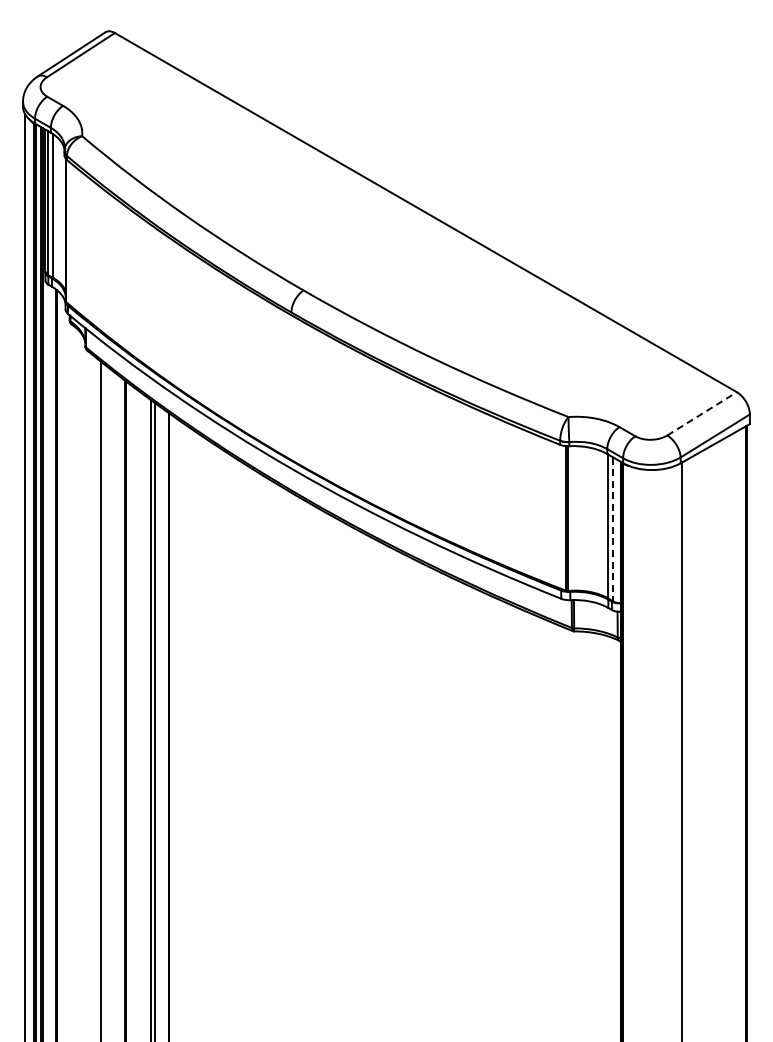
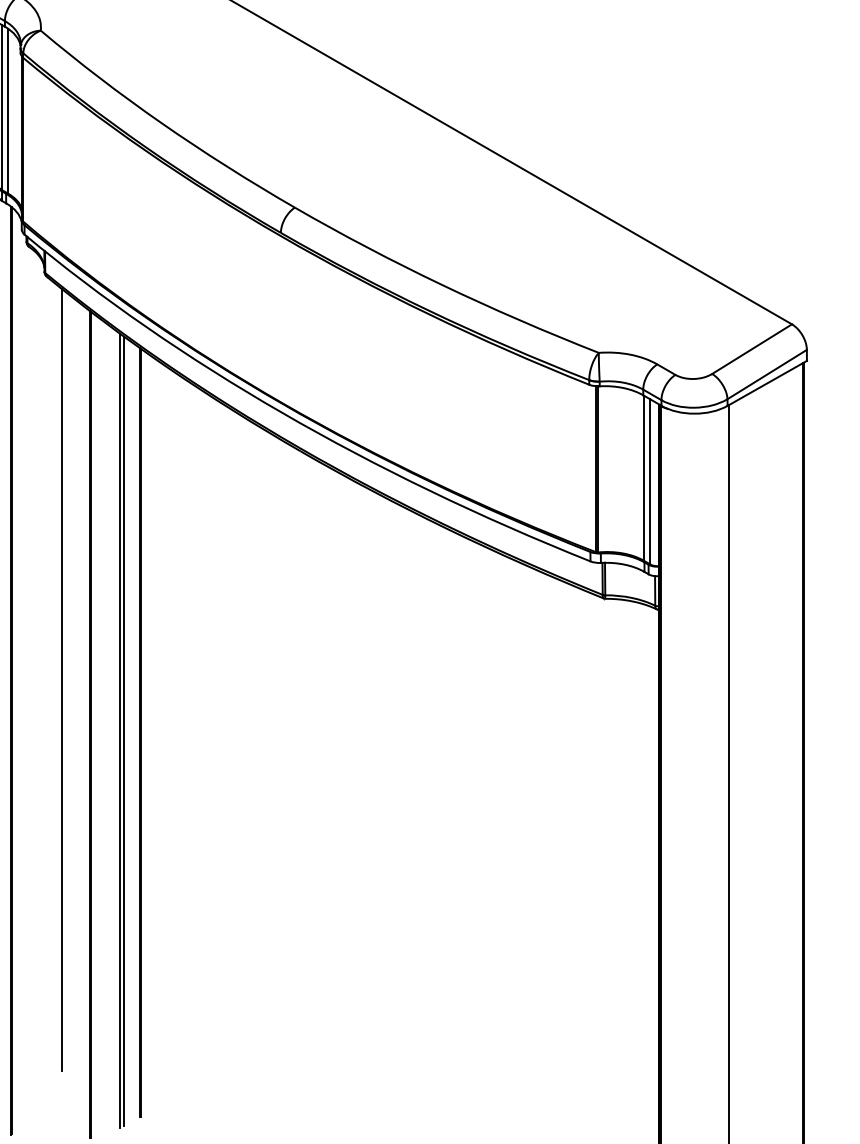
line: (702, 413) -> (752, 348), dashed -> solid
line: (613, 529) -> (650, 481), dashed -> solid

